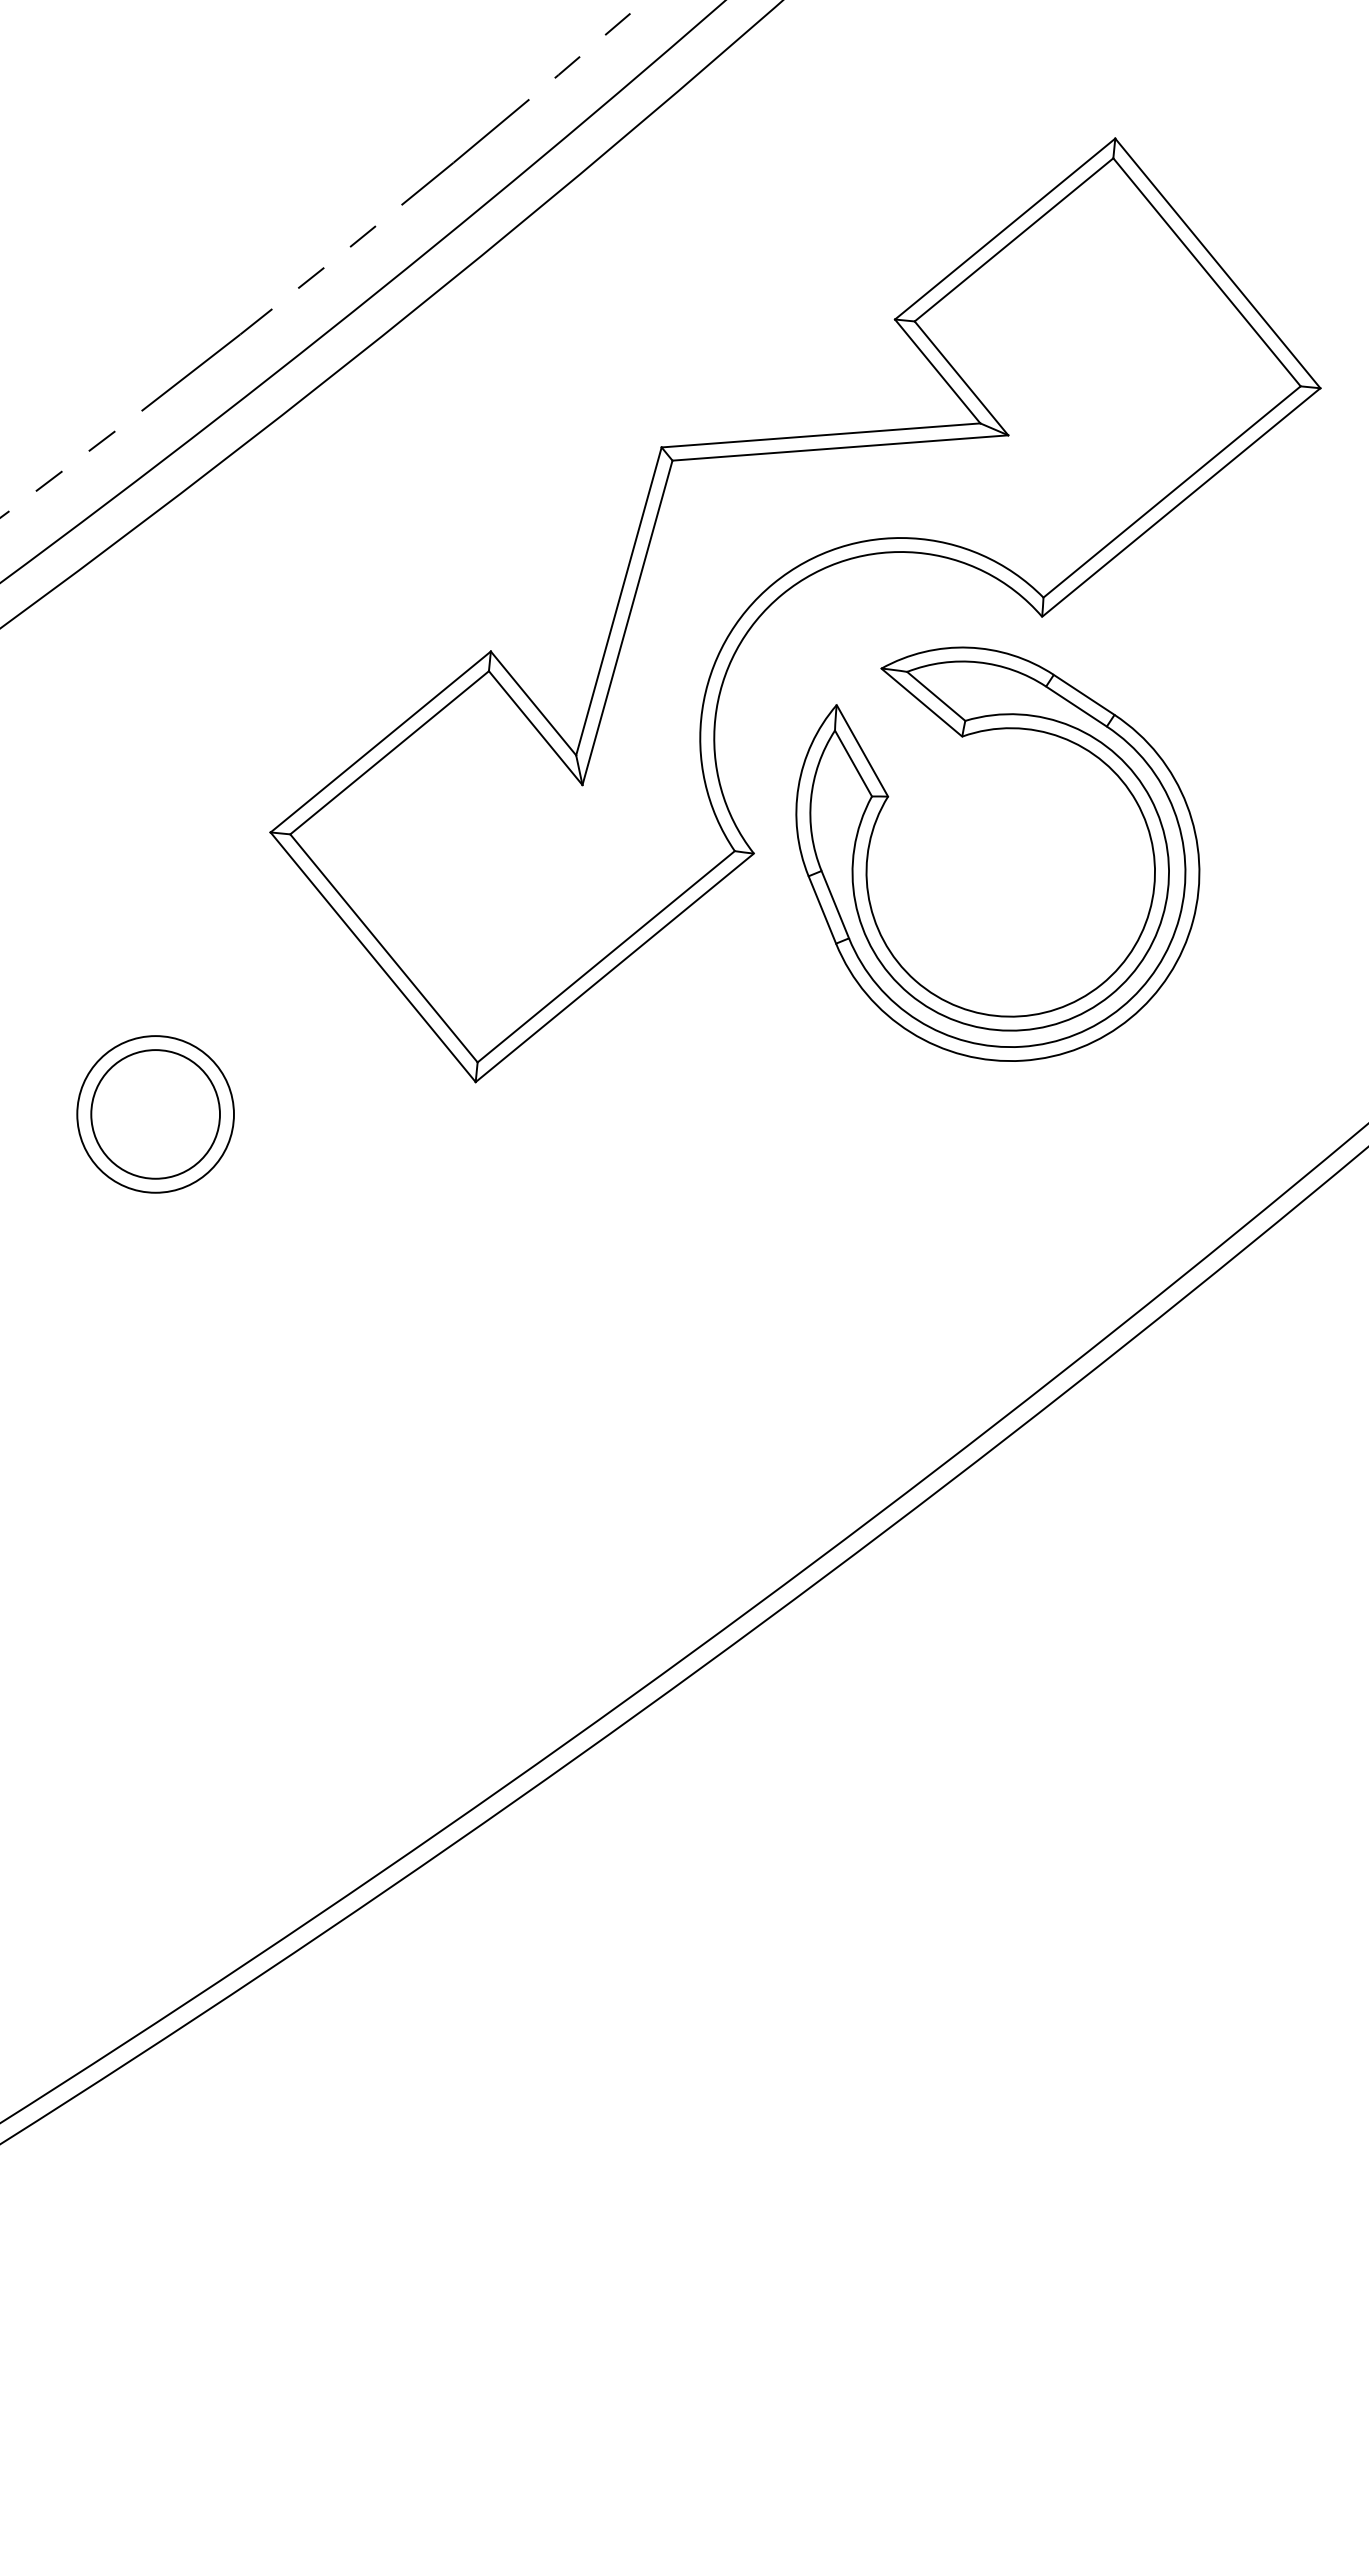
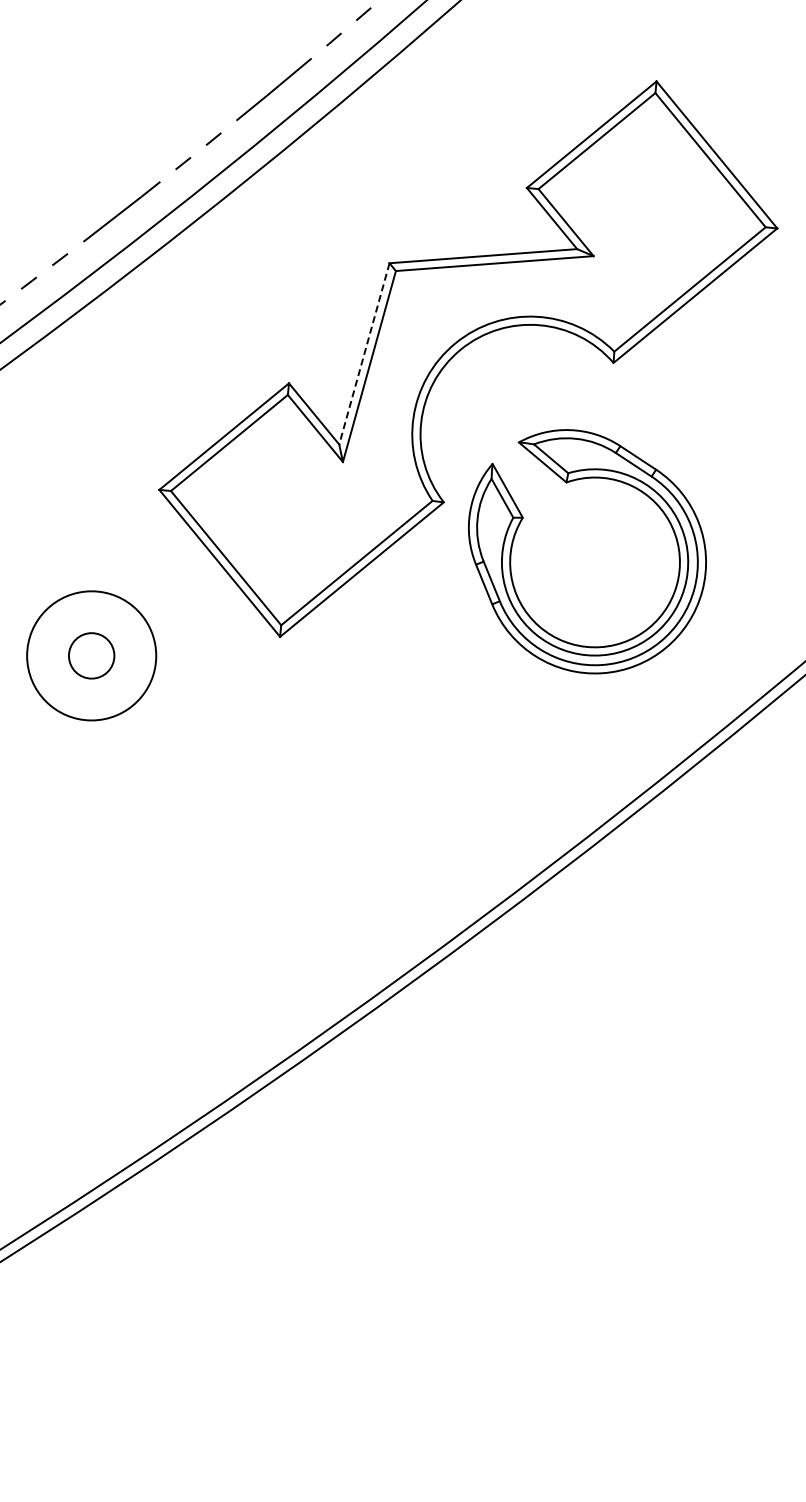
line: (619, 602) -> (364, 354), solid -> dashed
part: (963, 738) -> (567, 483), moved
circle: (155, 1113) -> (91, 655), size x0.6
circle: (155, 1113) -> (91, 655), size x1.4

